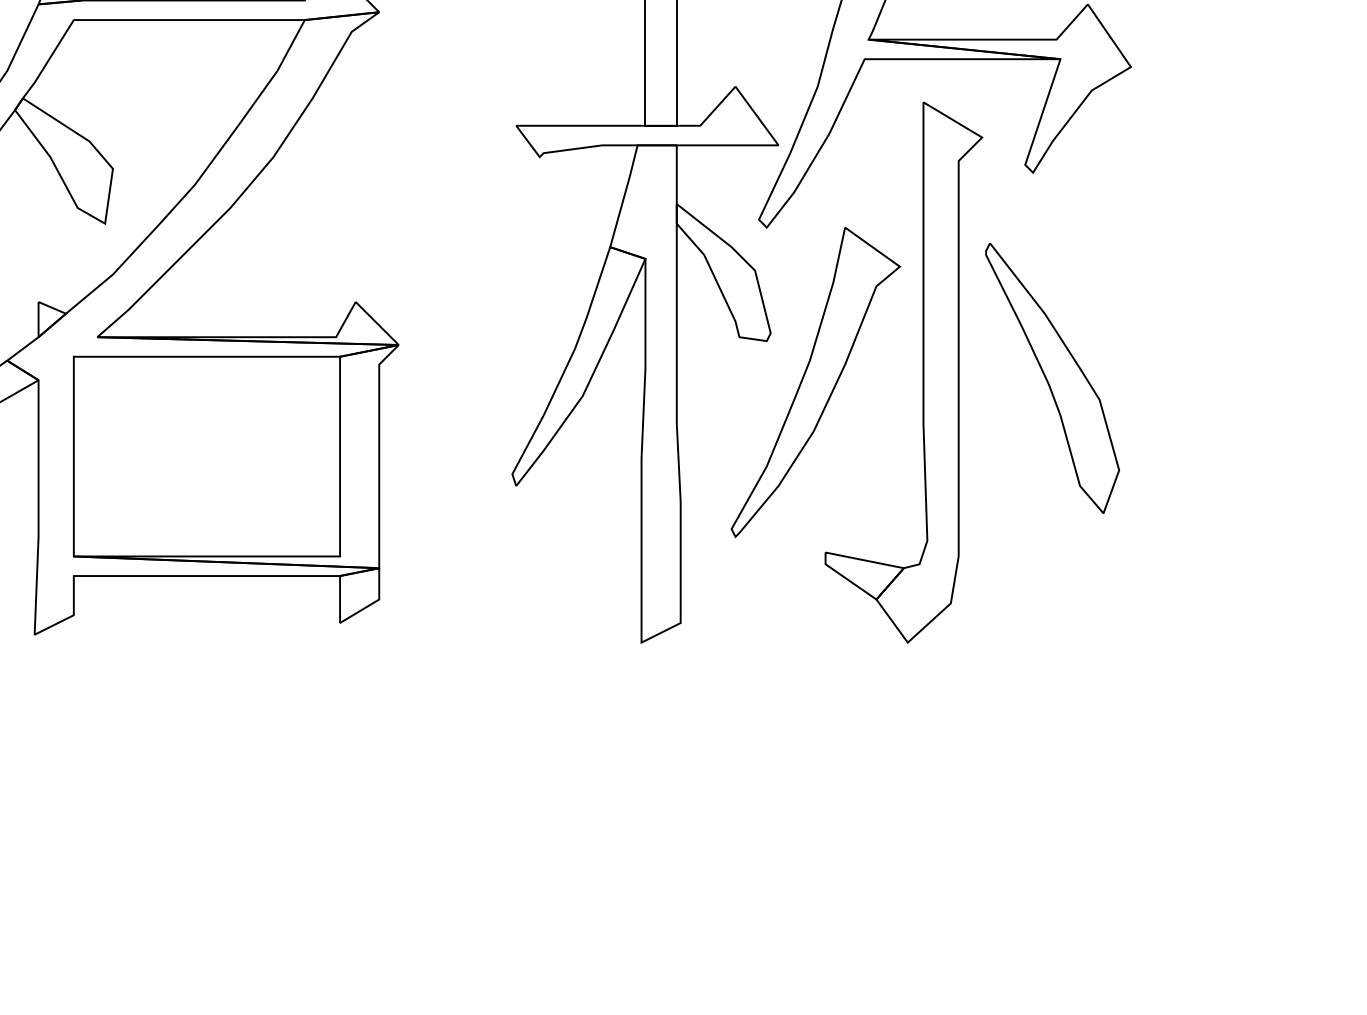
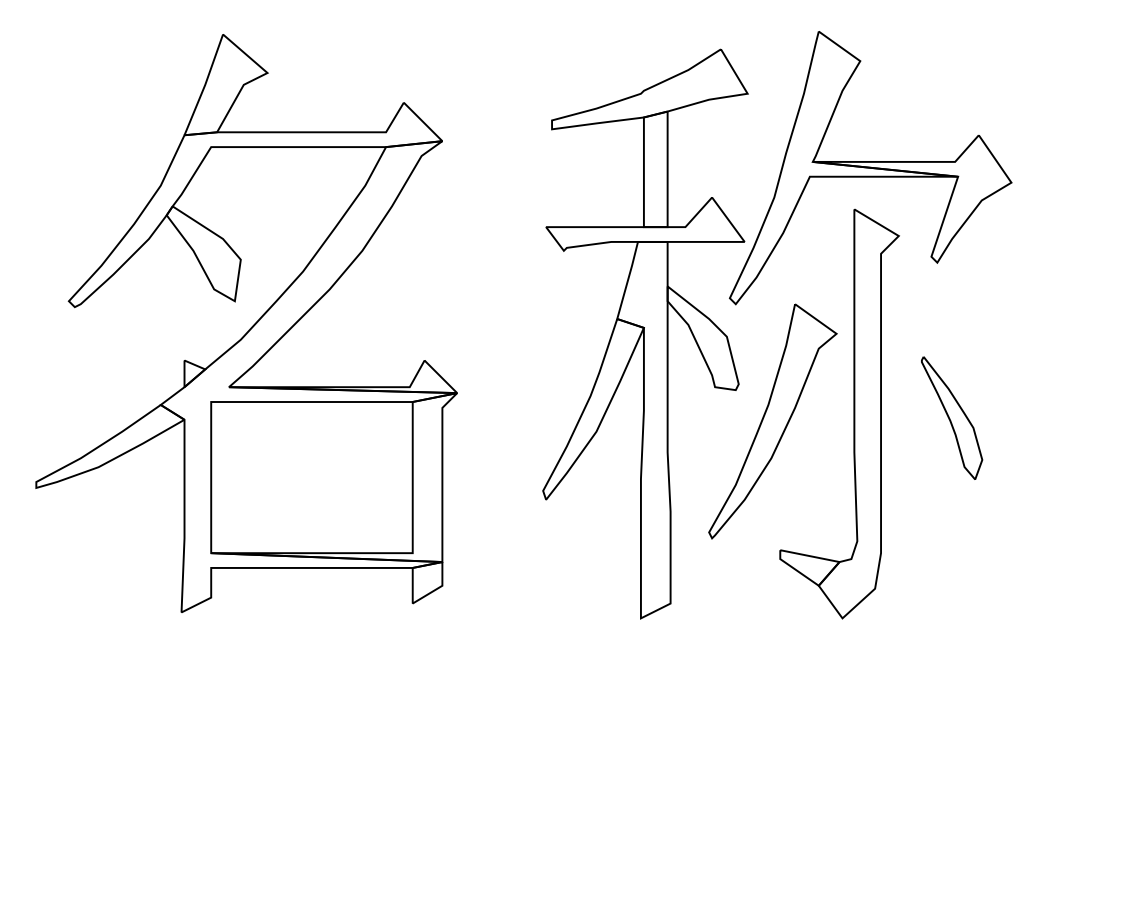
part: (1051, 377) -> (951, 417), size x0.6

